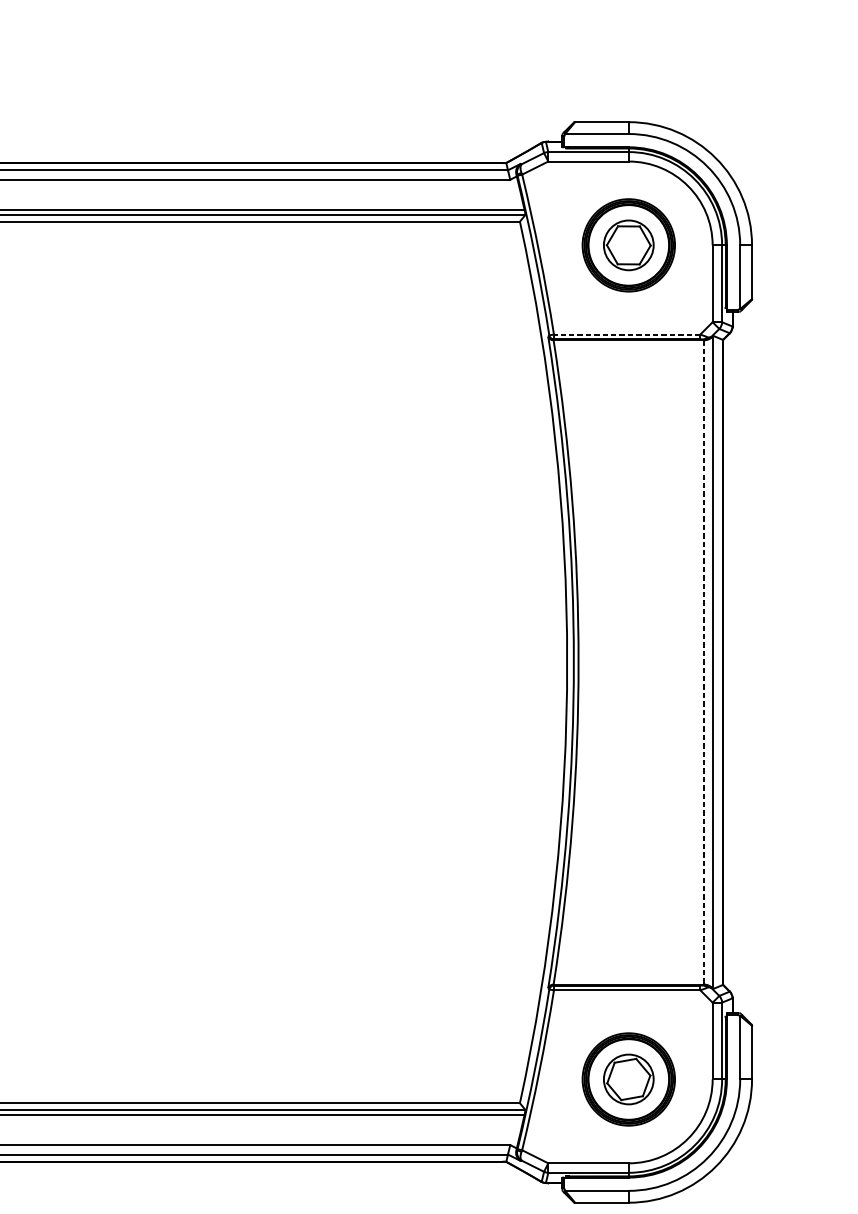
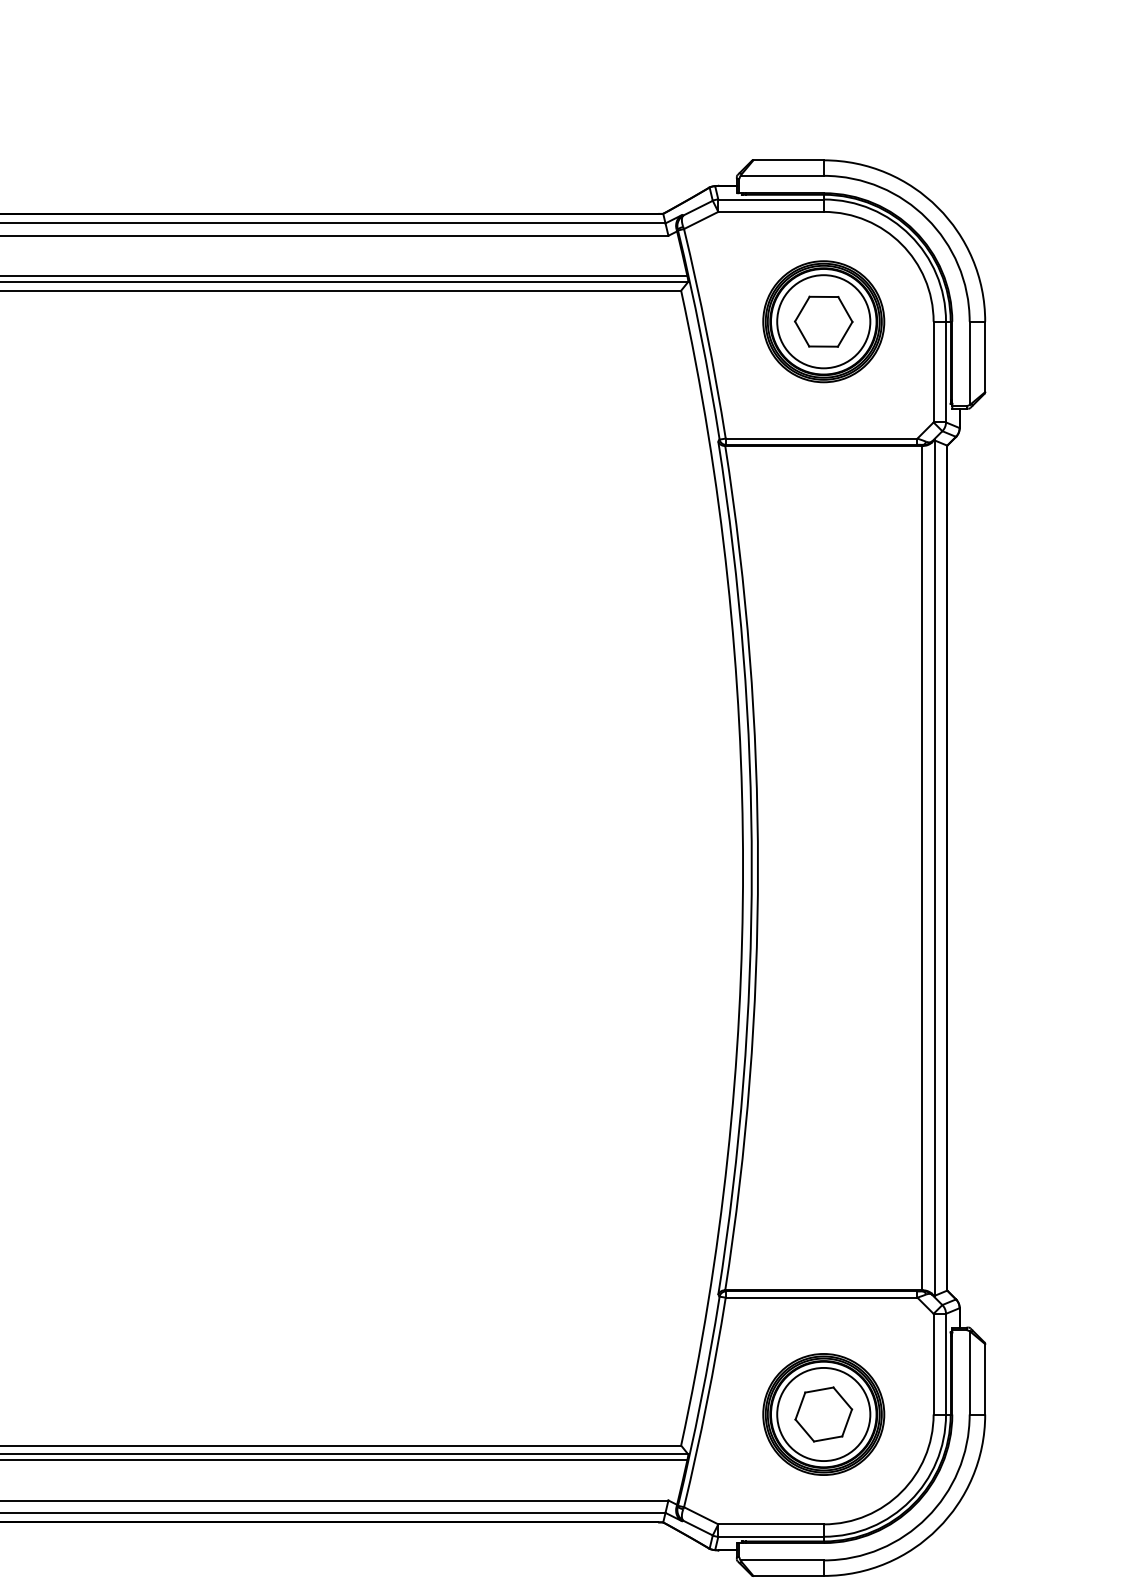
circle: (628, 245) -> (823, 321), size x1.43
line: (627, 334) -> (821, 438), dashed -> solid
line: (704, 662) -> (922, 868), dashed -> solid
circle: (628, 1079) -> (823, 1414), size x1.43

